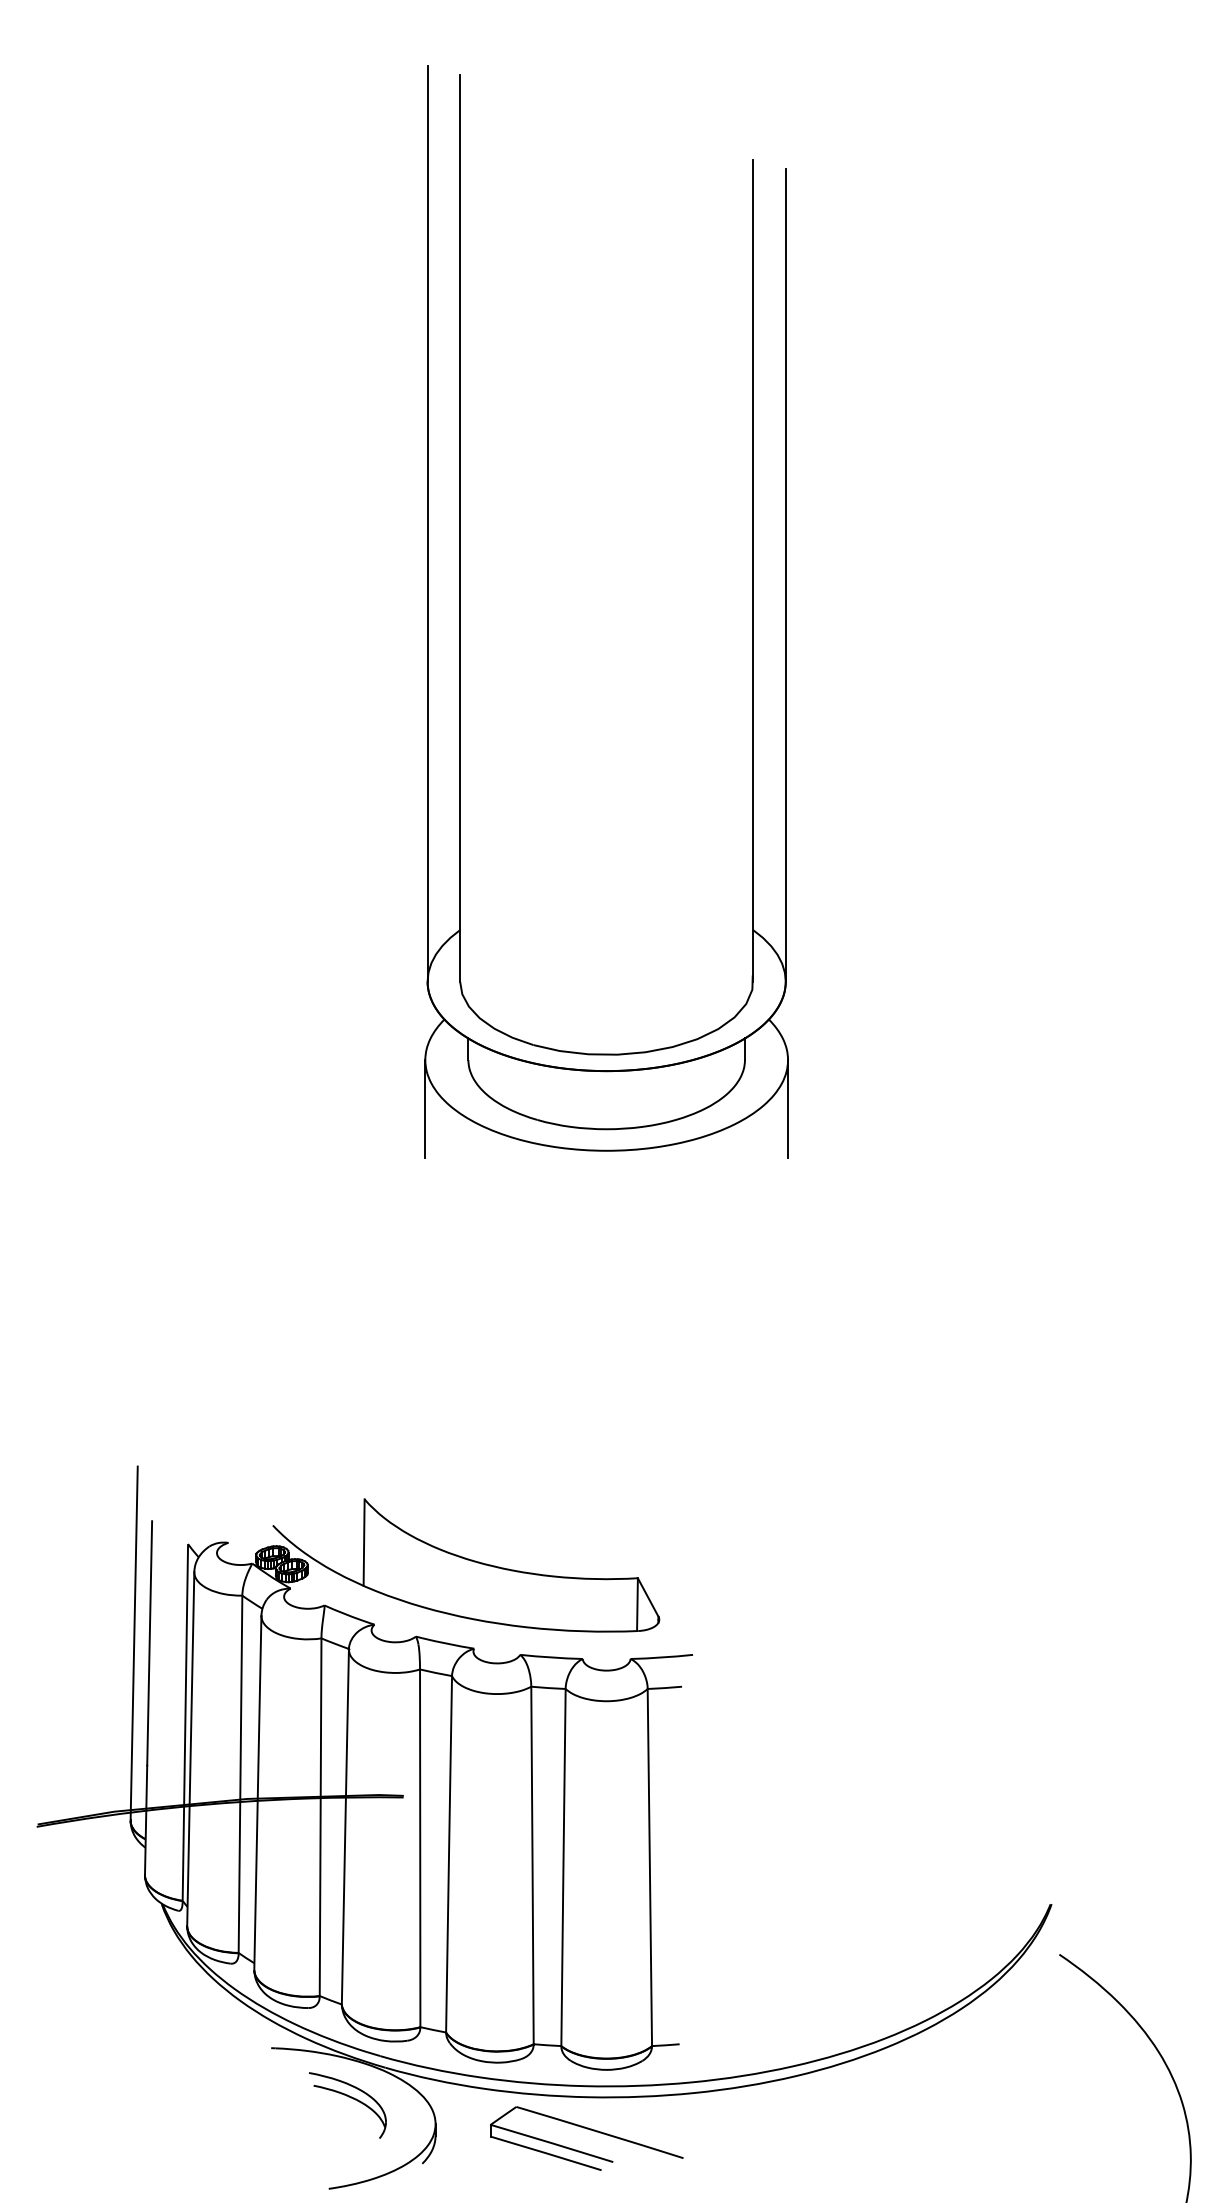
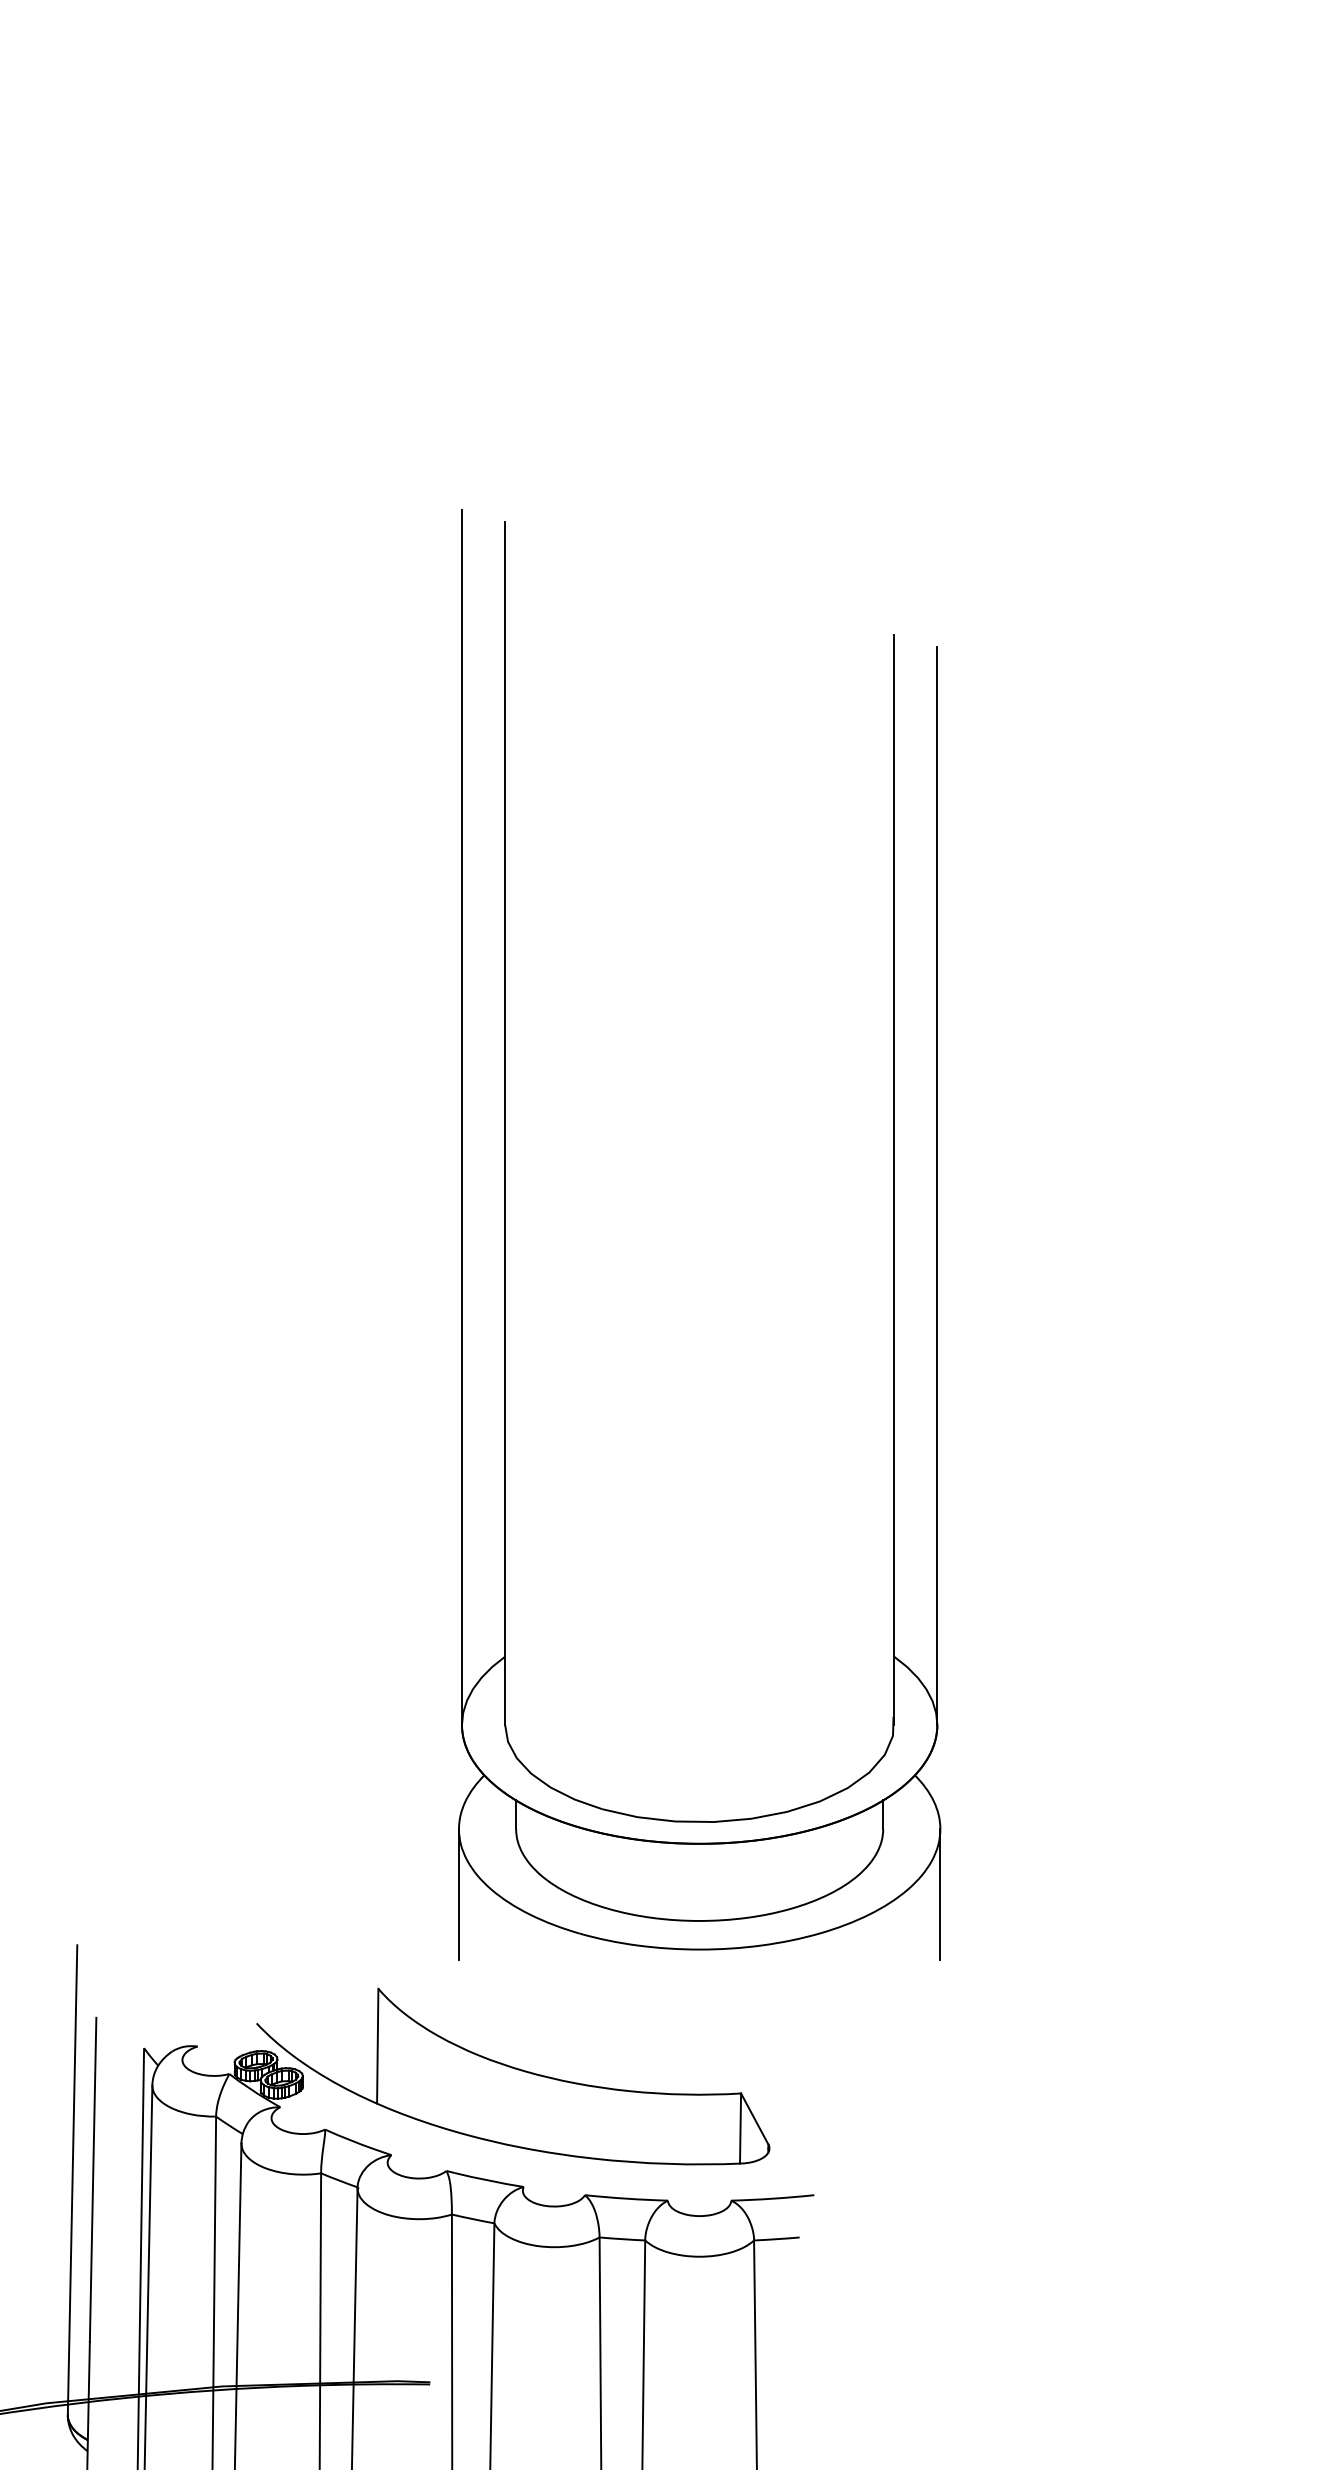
part: (460, 611) -> (505, 1233), moved

